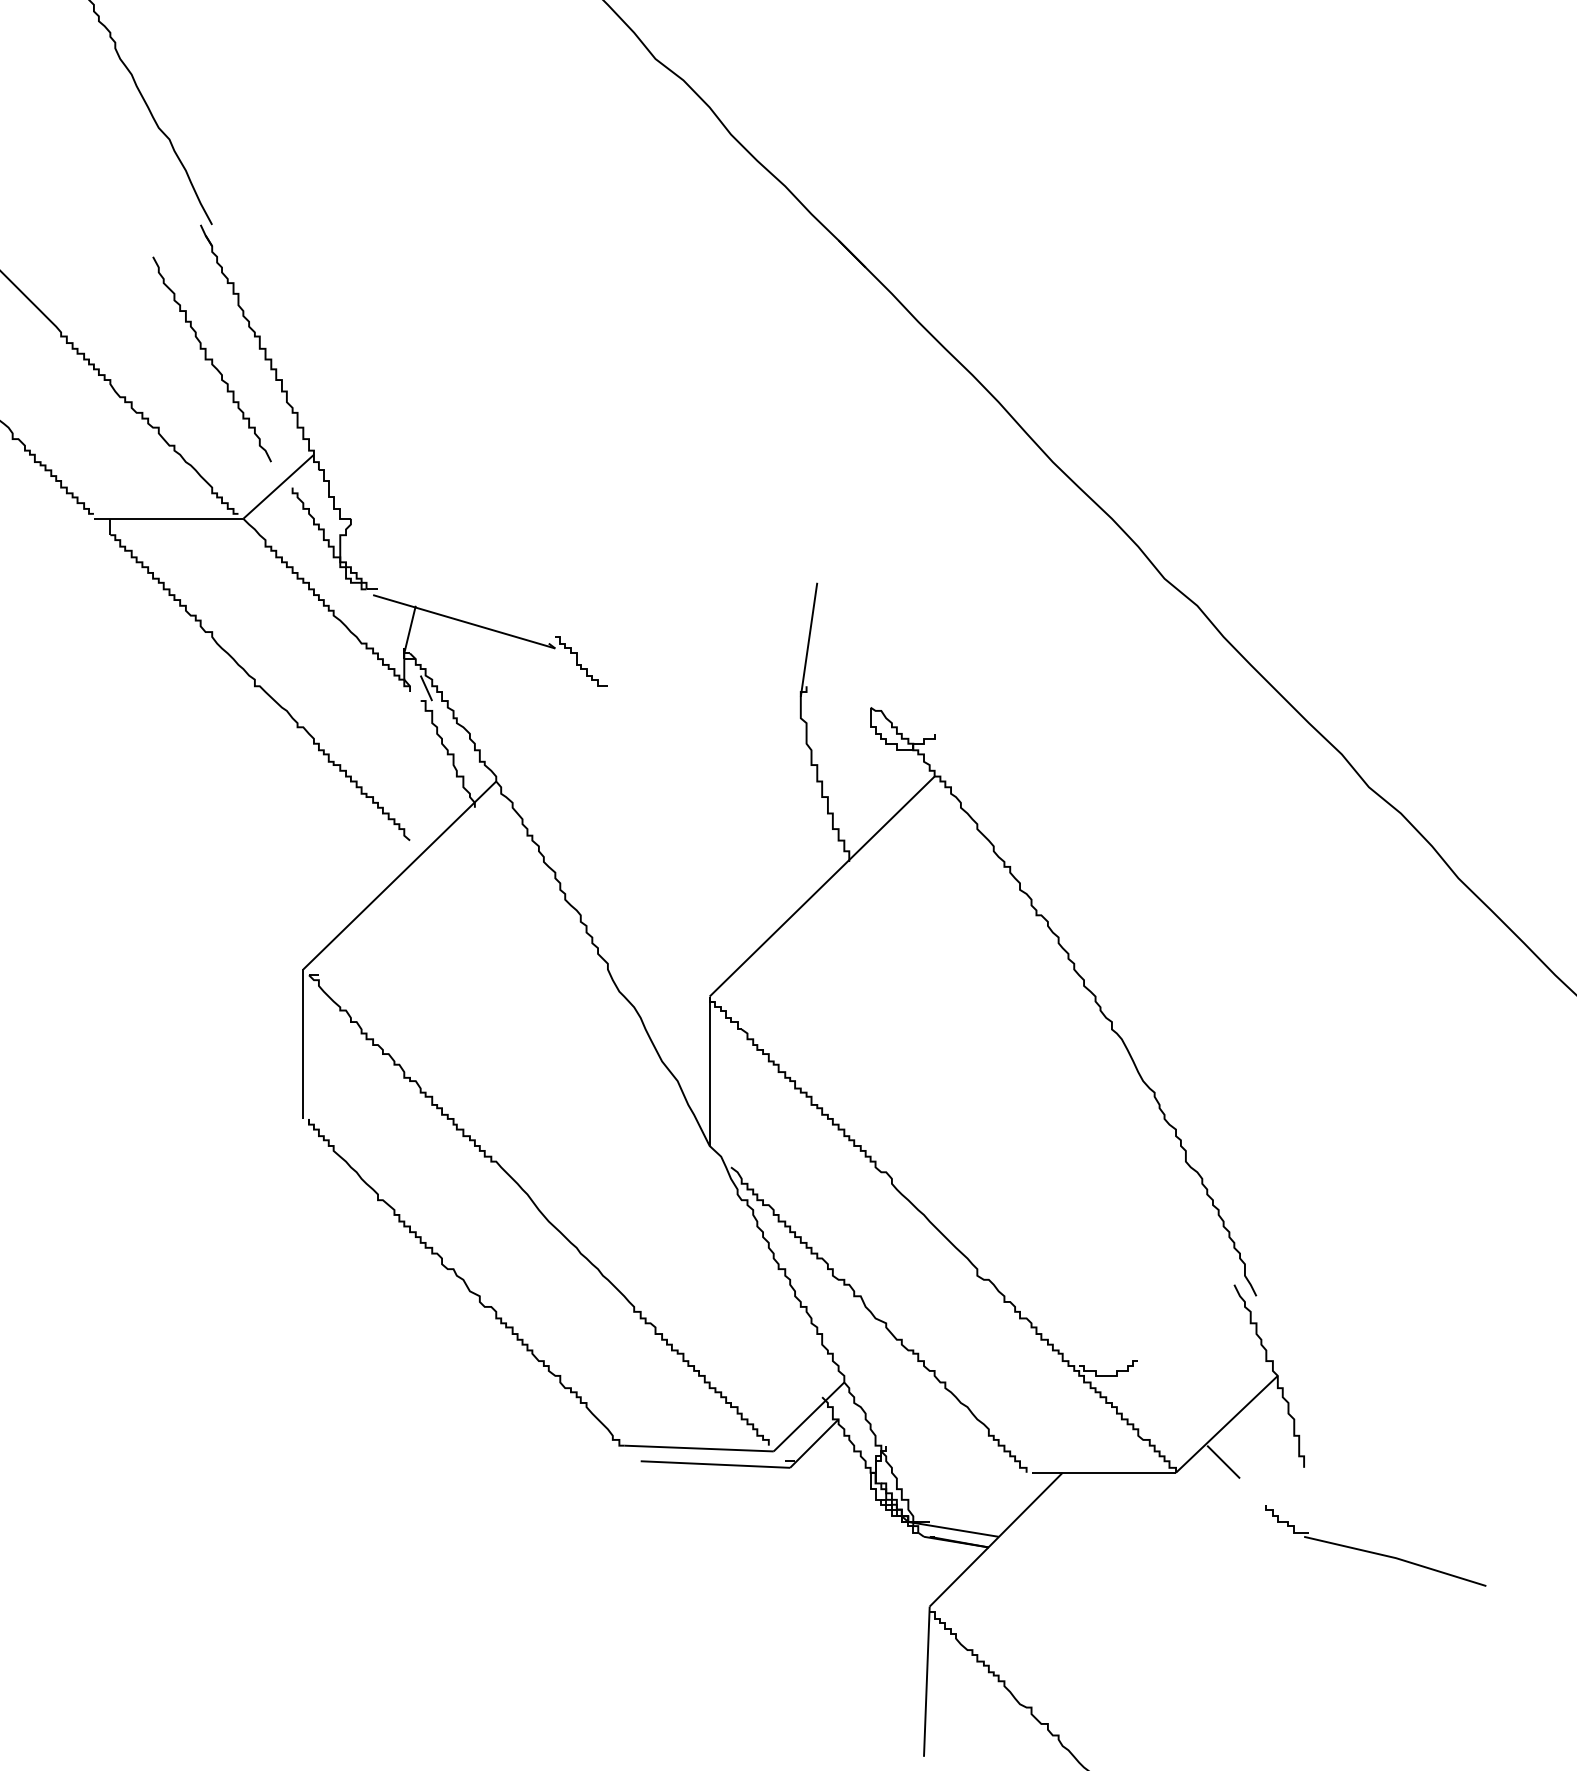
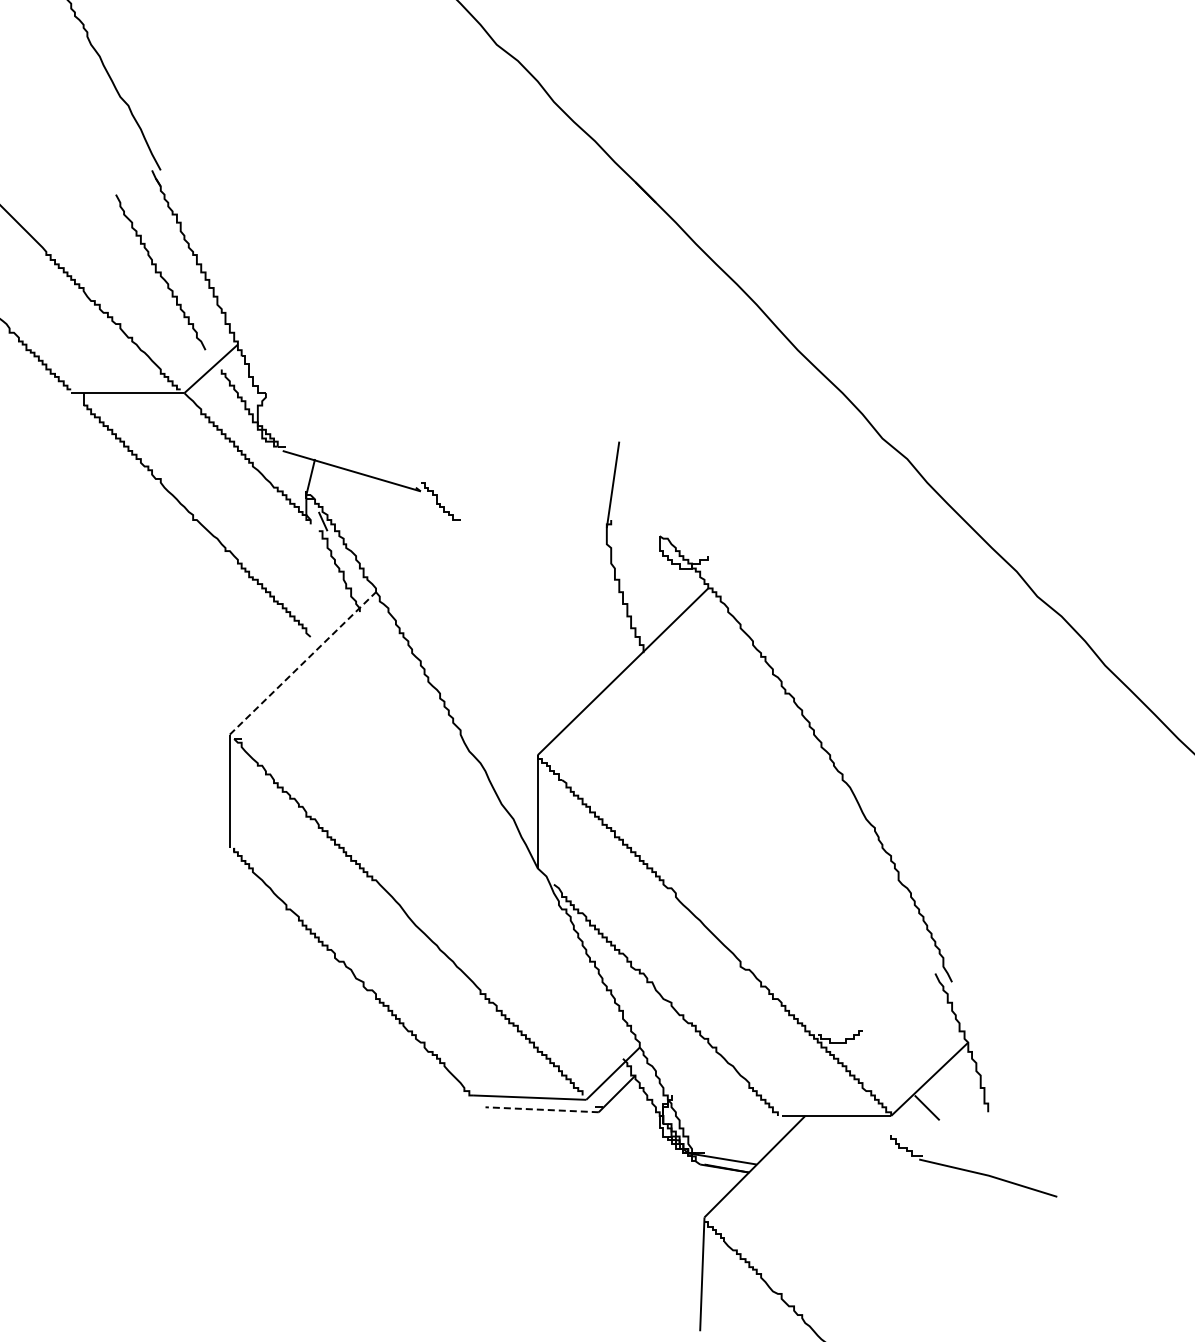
line: (400, 875) -> (303, 663), solid -> dashed
line: (715, 1464) -> (542, 1109), solid -> dashed
part: (1375, 1546) -> (973, 1166), moved

